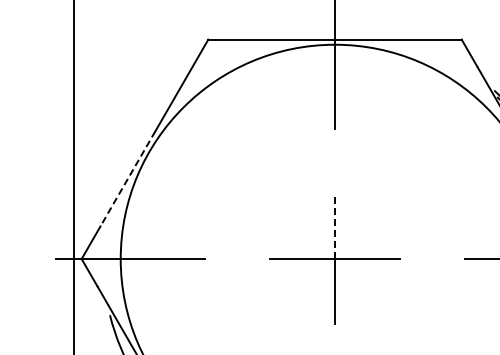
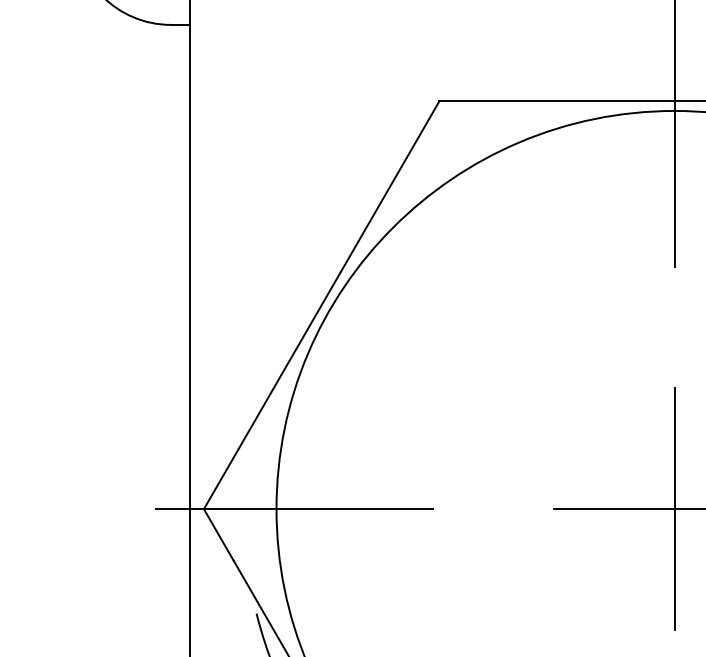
line: (127, 178) -> (289, 359), dashed -> solid
line: (335, 226) -> (675, 448), dashed -> solid

